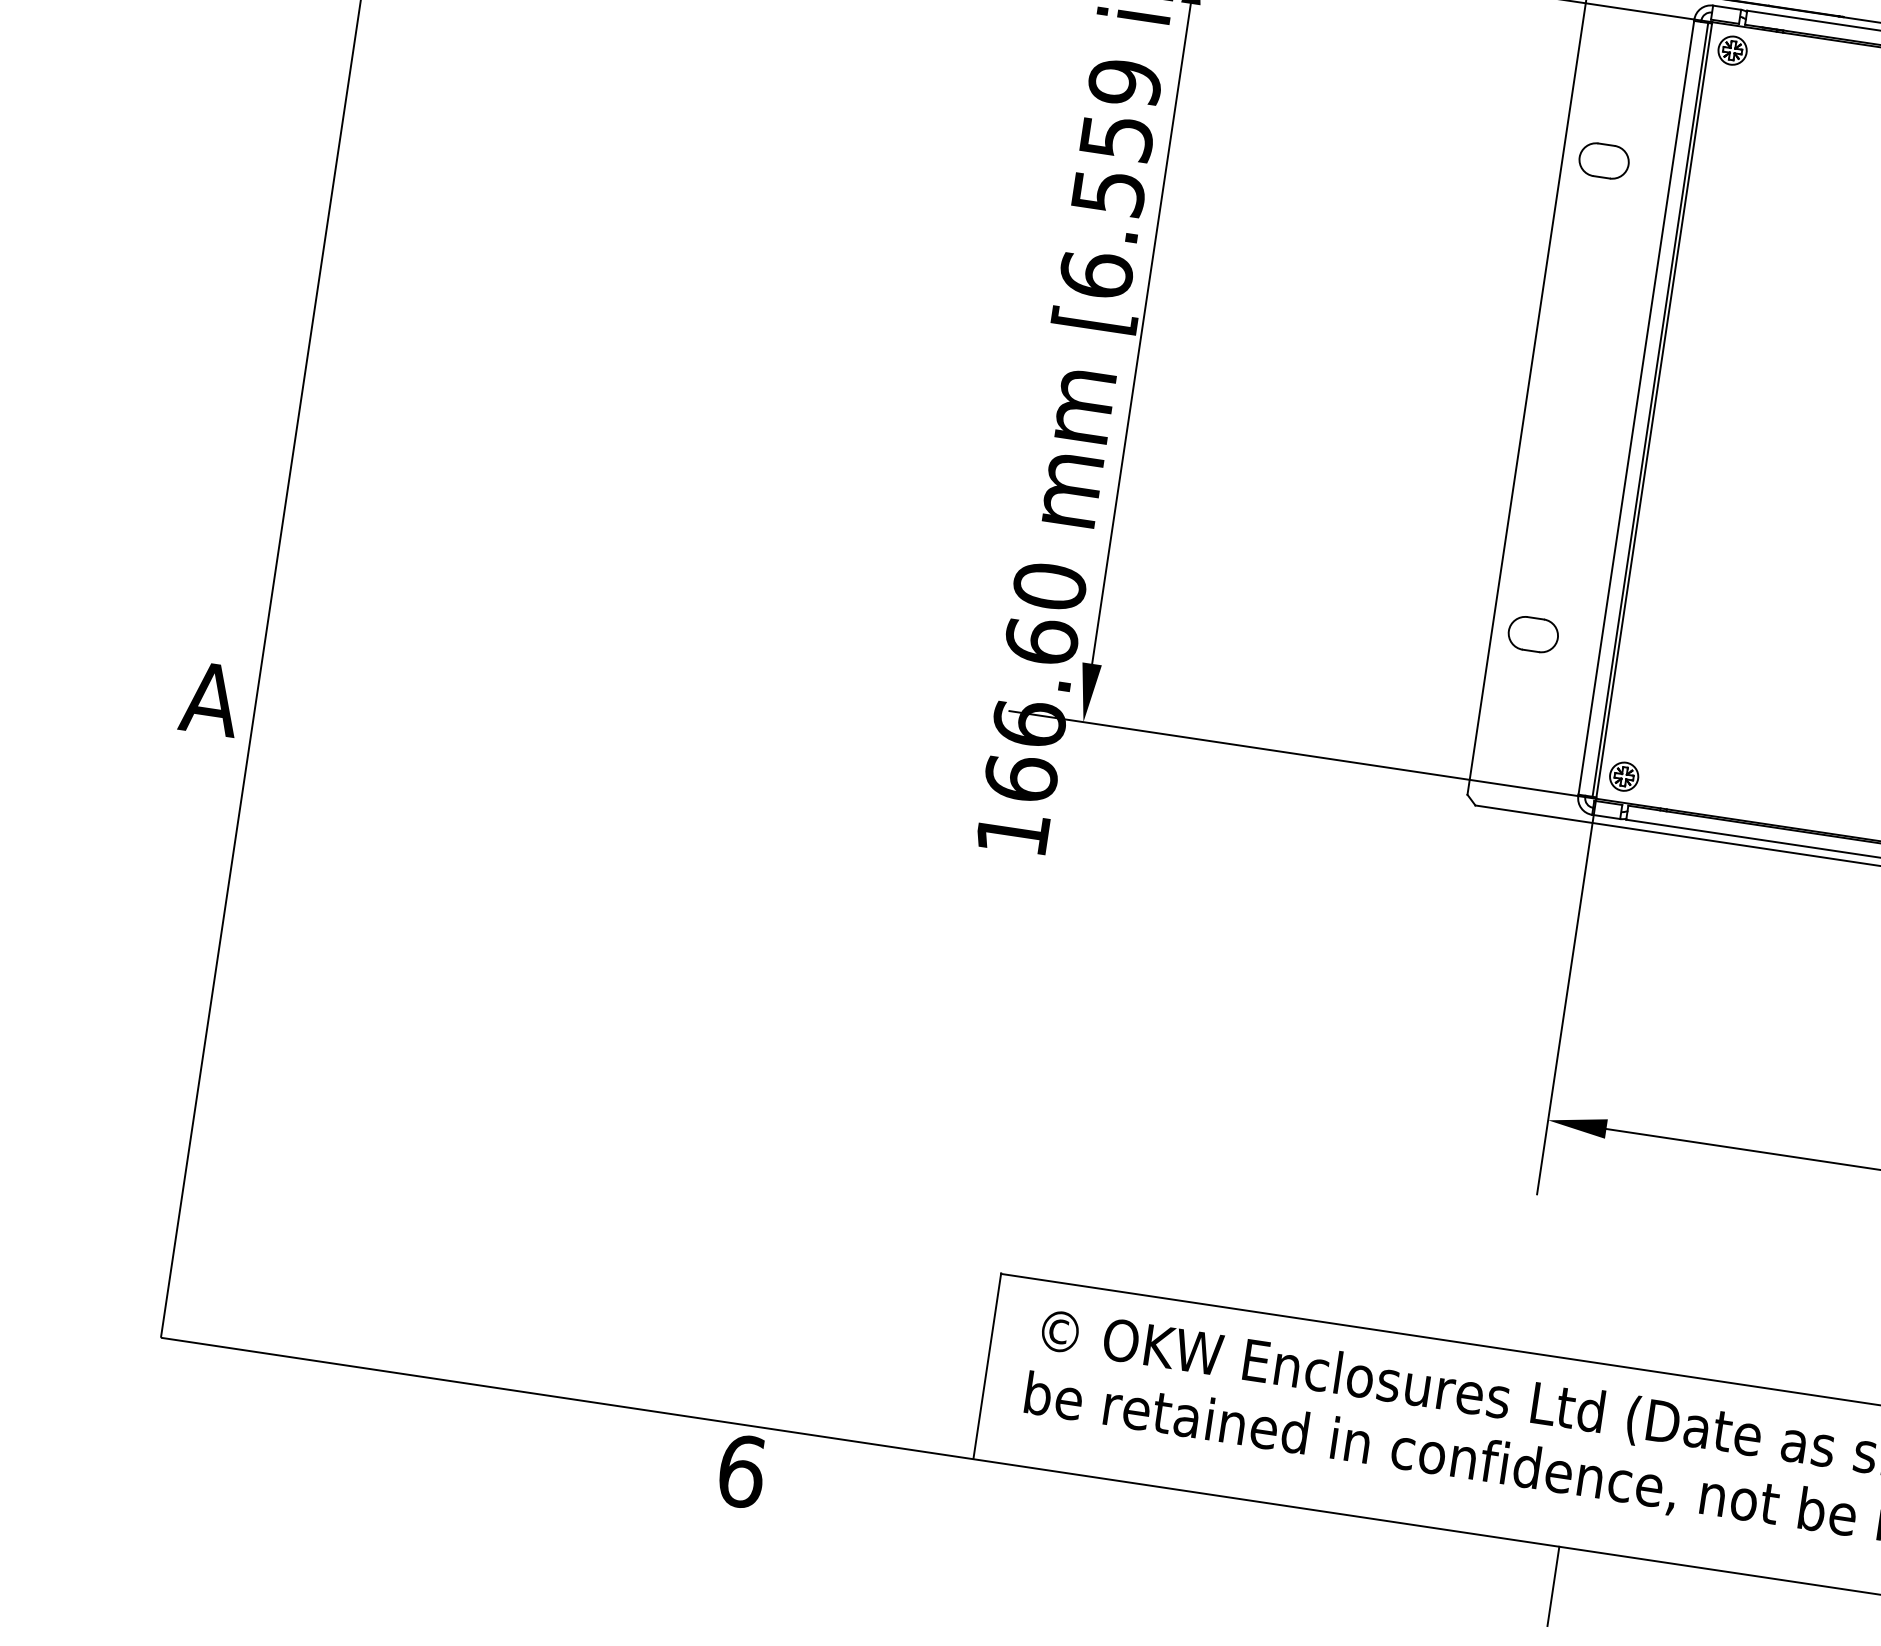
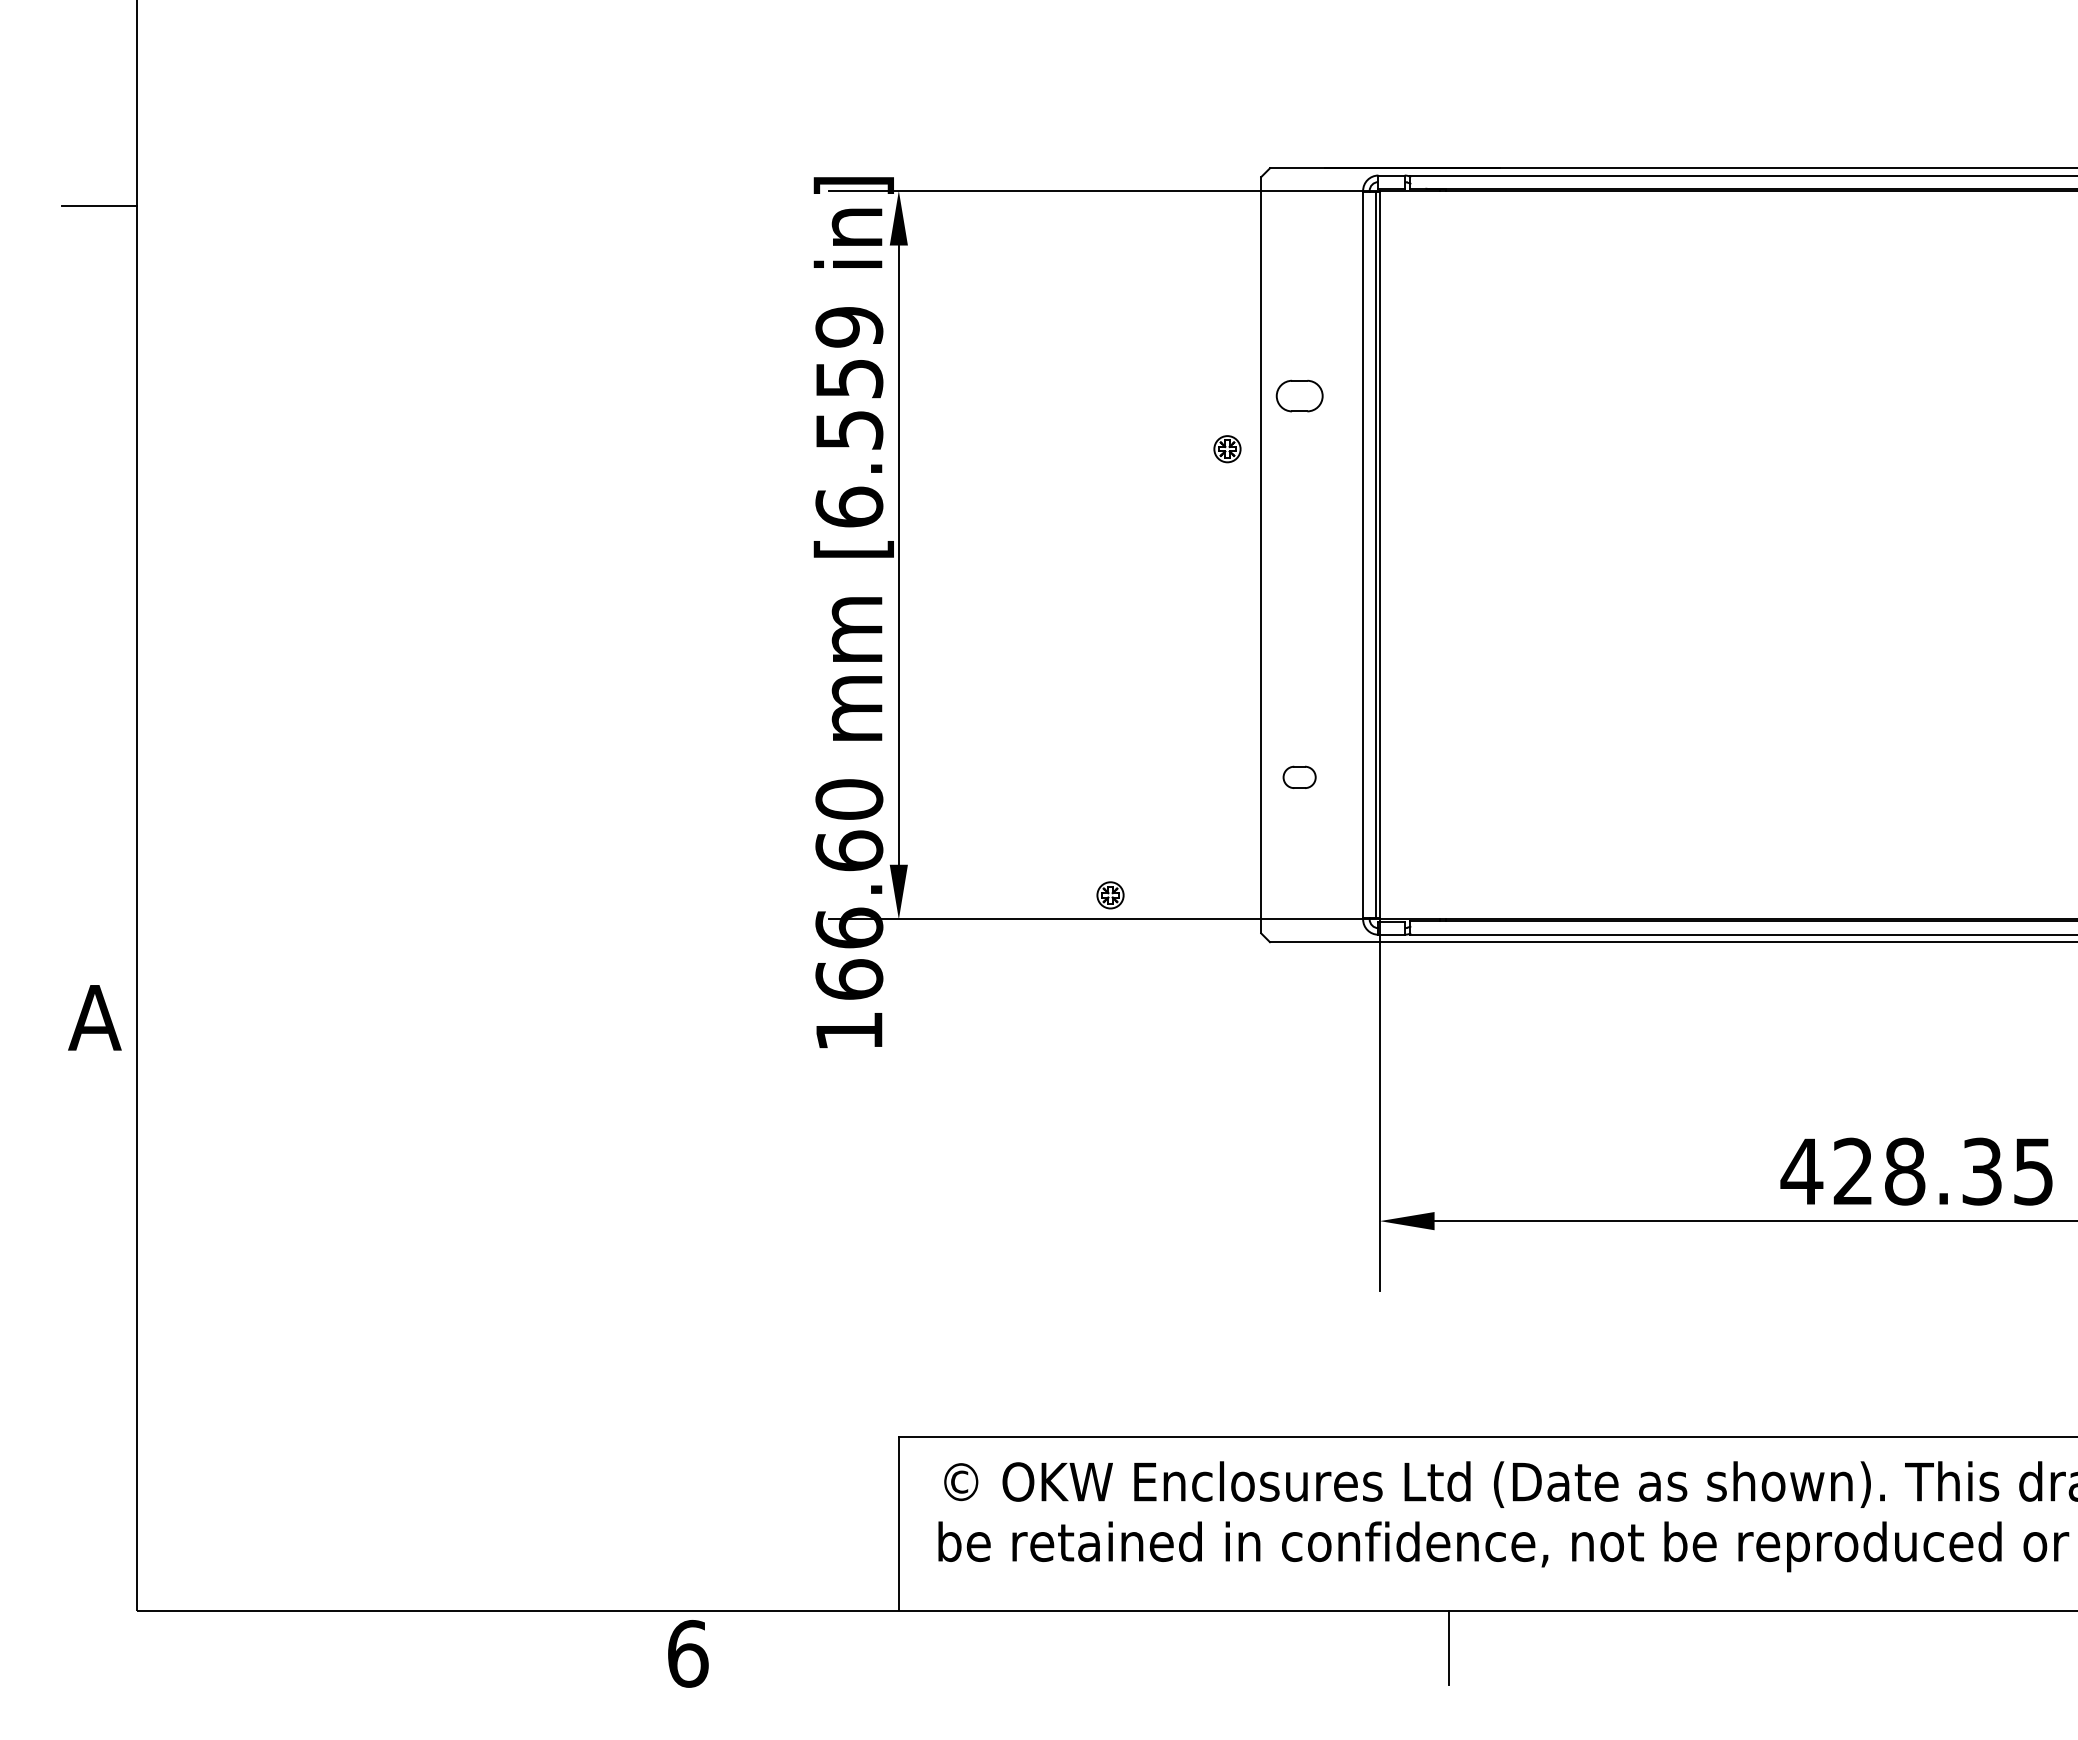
part: (1732, 50) -> (1227, 449), moved
part: (1604, 160) -> (1299, 395), moved
part: (1533, 634) -> (1299, 777), size x0.7
part: (1624, 776) -> (1110, 895), moved

